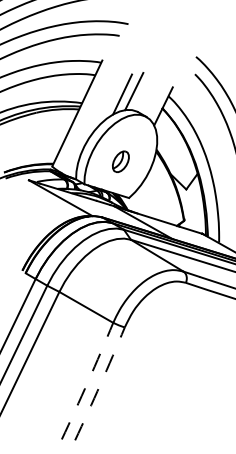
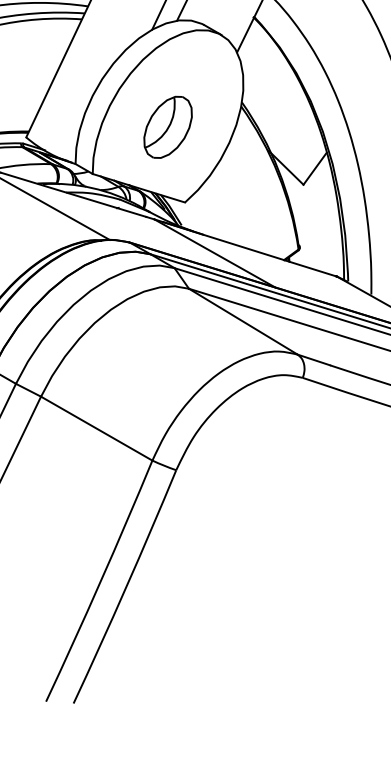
part: (120, 161) -> (167, 126), size x1.43
arc: (88, 381) -> (101, 581), dashed -> solid
arc: (100, 384) -> (126, 588), dashed -> solid

